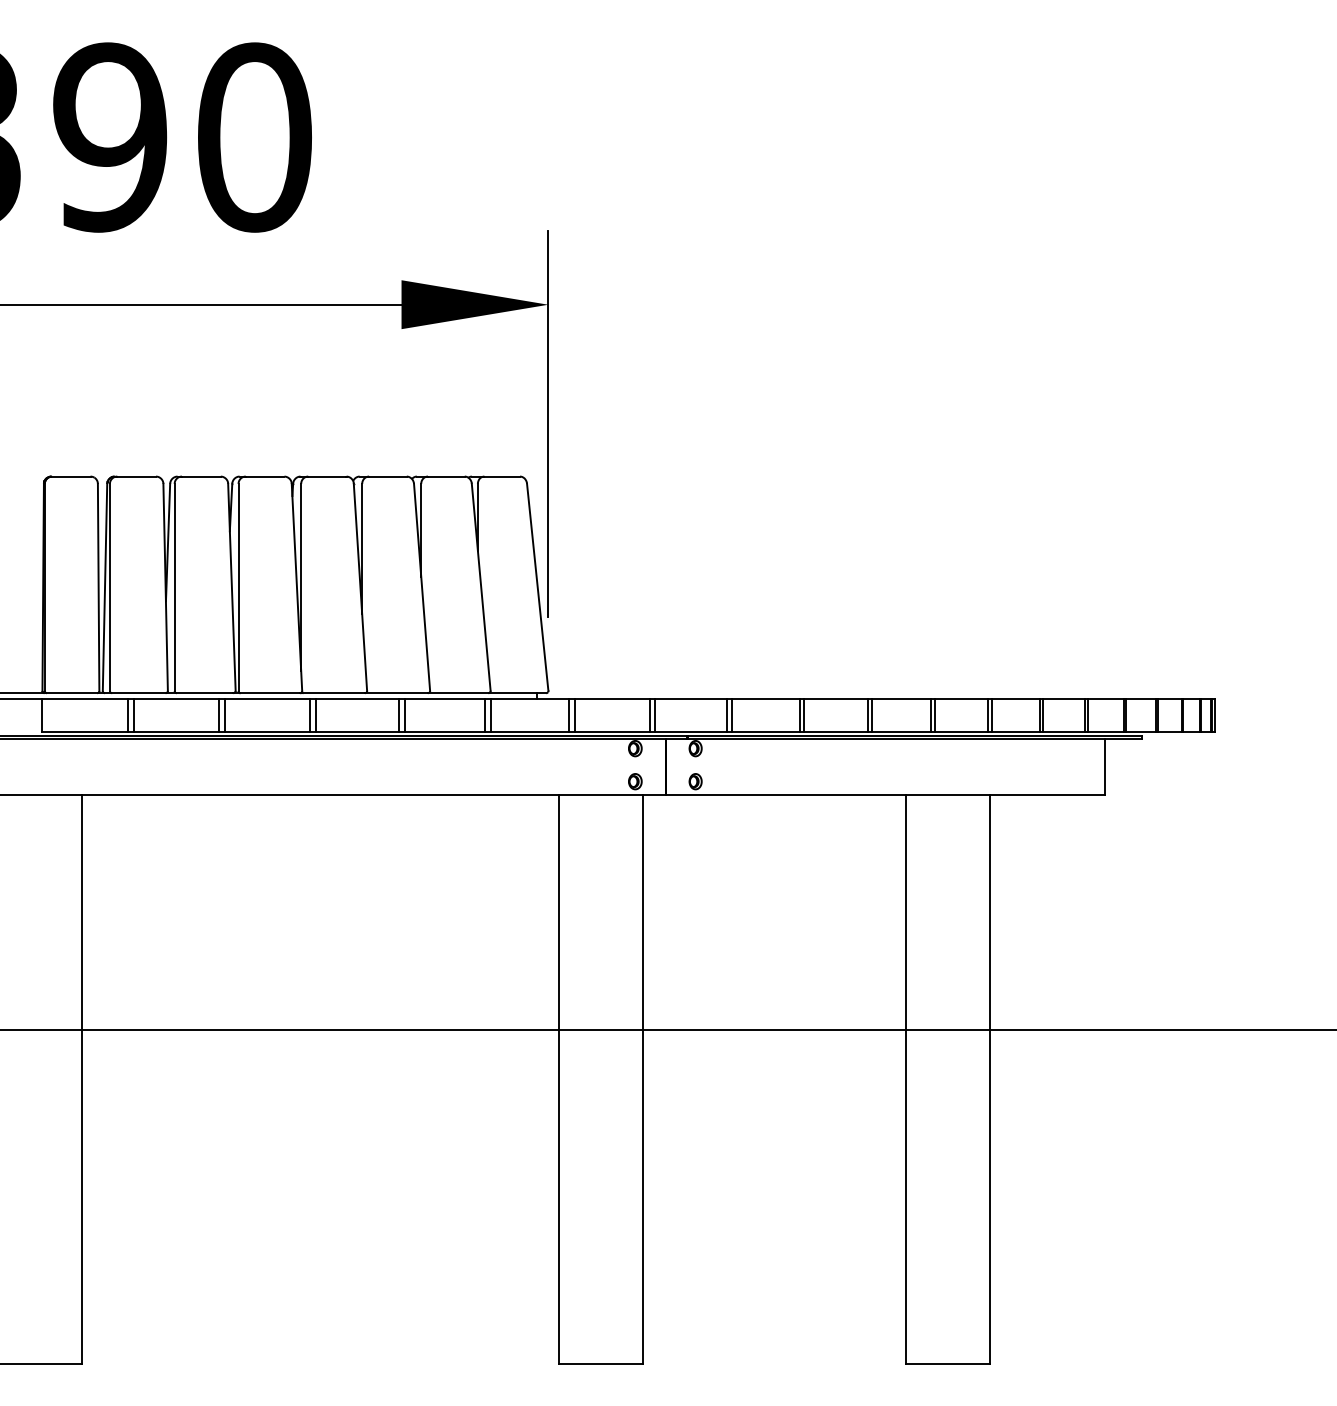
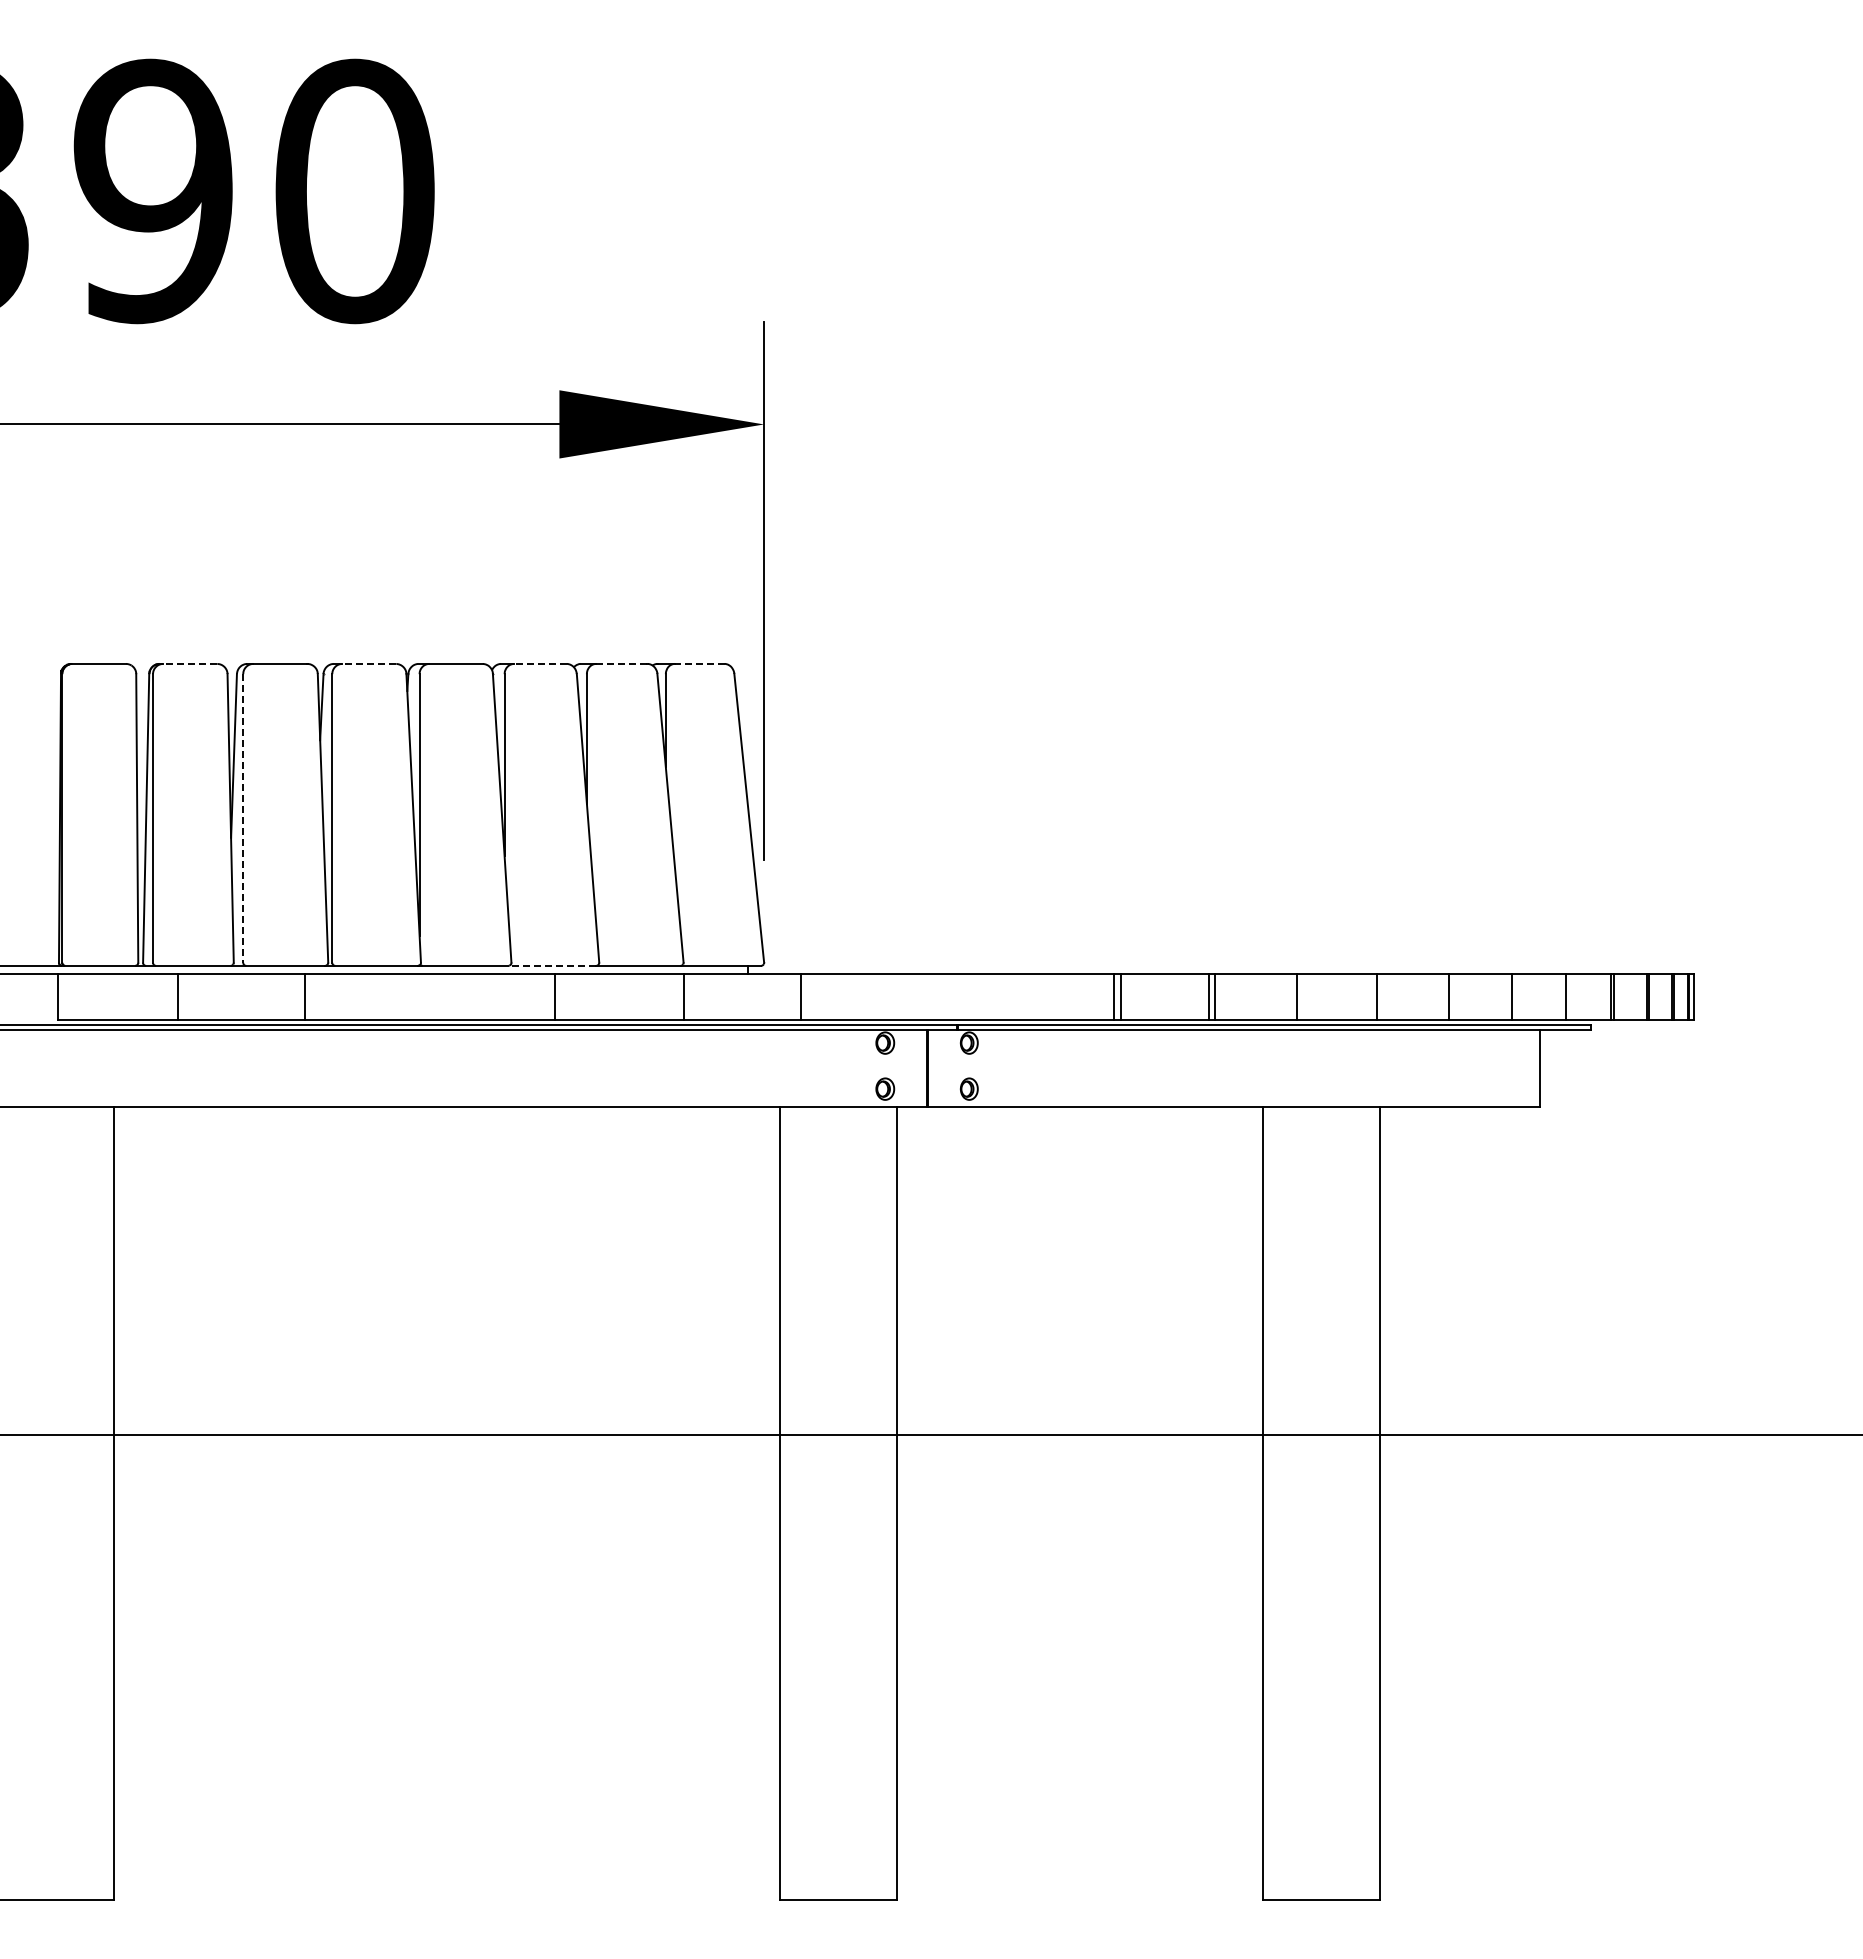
line: (136, 476) -> (190, 663), solid -> dashed
line: (265, 476) -> (369, 663), solid -> dashed
line: (387, 476) -> (539, 663), solid -> dashed
line: (446, 476) -> (621, 663), solid -> dashed
line: (502, 476) -> (699, 663), solid -> dashed
line: (174, 587) -> (243, 818), solid -> dashed
line: (396, 692) -> (552, 965), solid -> dashed
line: (133, 715) -> (186, 997), removed
line: (225, 715) -> (313, 997), removed
line: (309, 715) -> (431, 997), removed
line: (316, 715) -> (440, 997), removed
line: (404, 715) -> (563, 997), removed
line: (485, 715) -> (676, 997), removed
line: (569, 715) -> (793, 997), removed
line: (649, 715) -> (905, 997), removed
line: (655, 715) -> (913, 997), removed
line: (726, 715) -> (1012, 997), removed
line: (731, 715) -> (1019, 997), removed
line: (934, 715) -> (1302, 997), removed
line: (991, 715) -> (1381, 997), removed
line: (1043, 715) -> (1453, 997), removed
line: (1087, 715) -> (1515, 997), removed
line: (1126, 715) -> (1569, 997), removed

